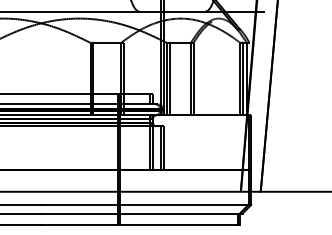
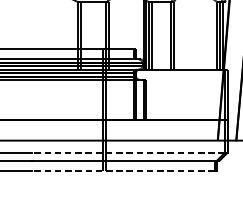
line: (144, 204) -> (128, 152), solid -> dashed
line: (138, 224) -> (122, 171), solid -> dashed

